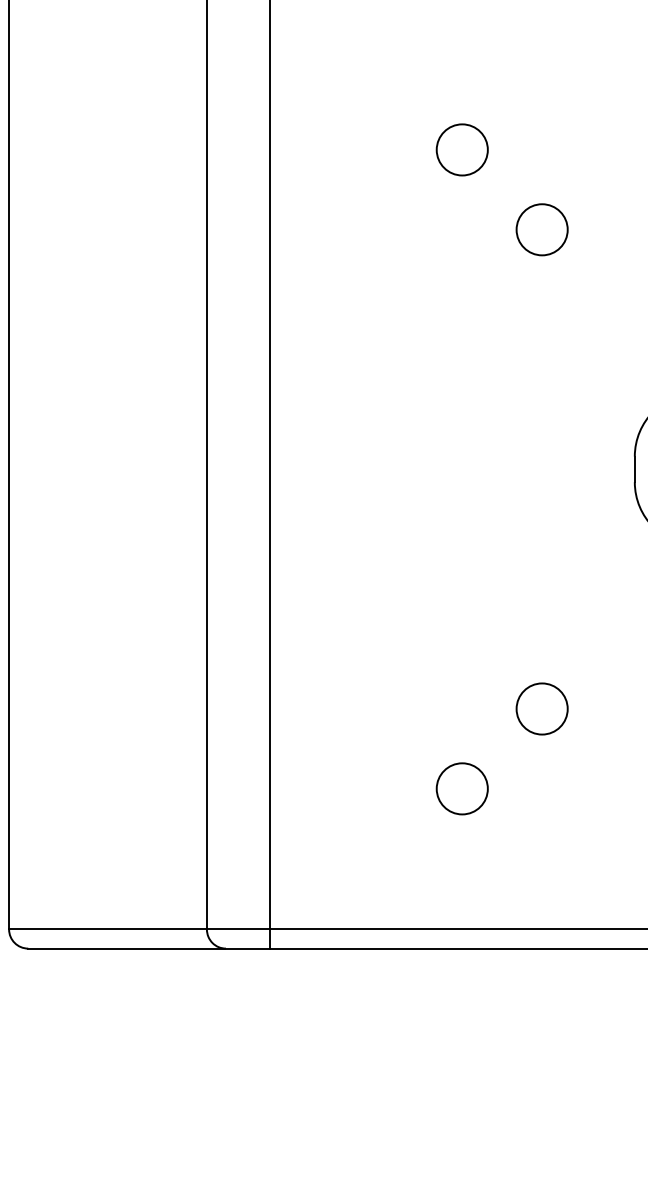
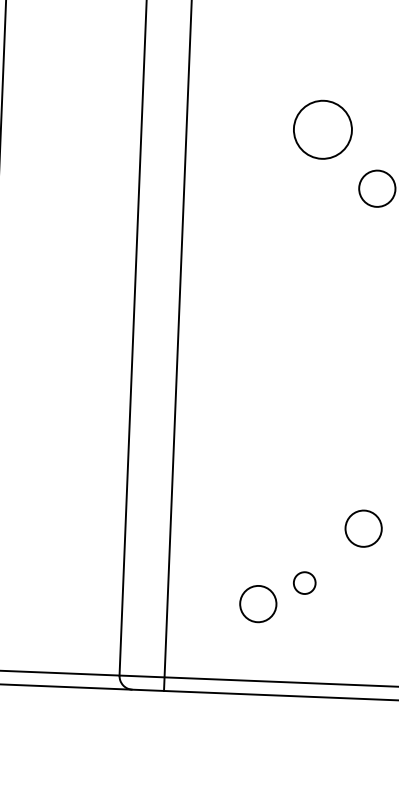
circle: (461, 149) -> (322, 129), size x1.6
circle: (461, 788) -> (304, 582), size x0.6
circle: (397, 820) -> (257, 603), added

